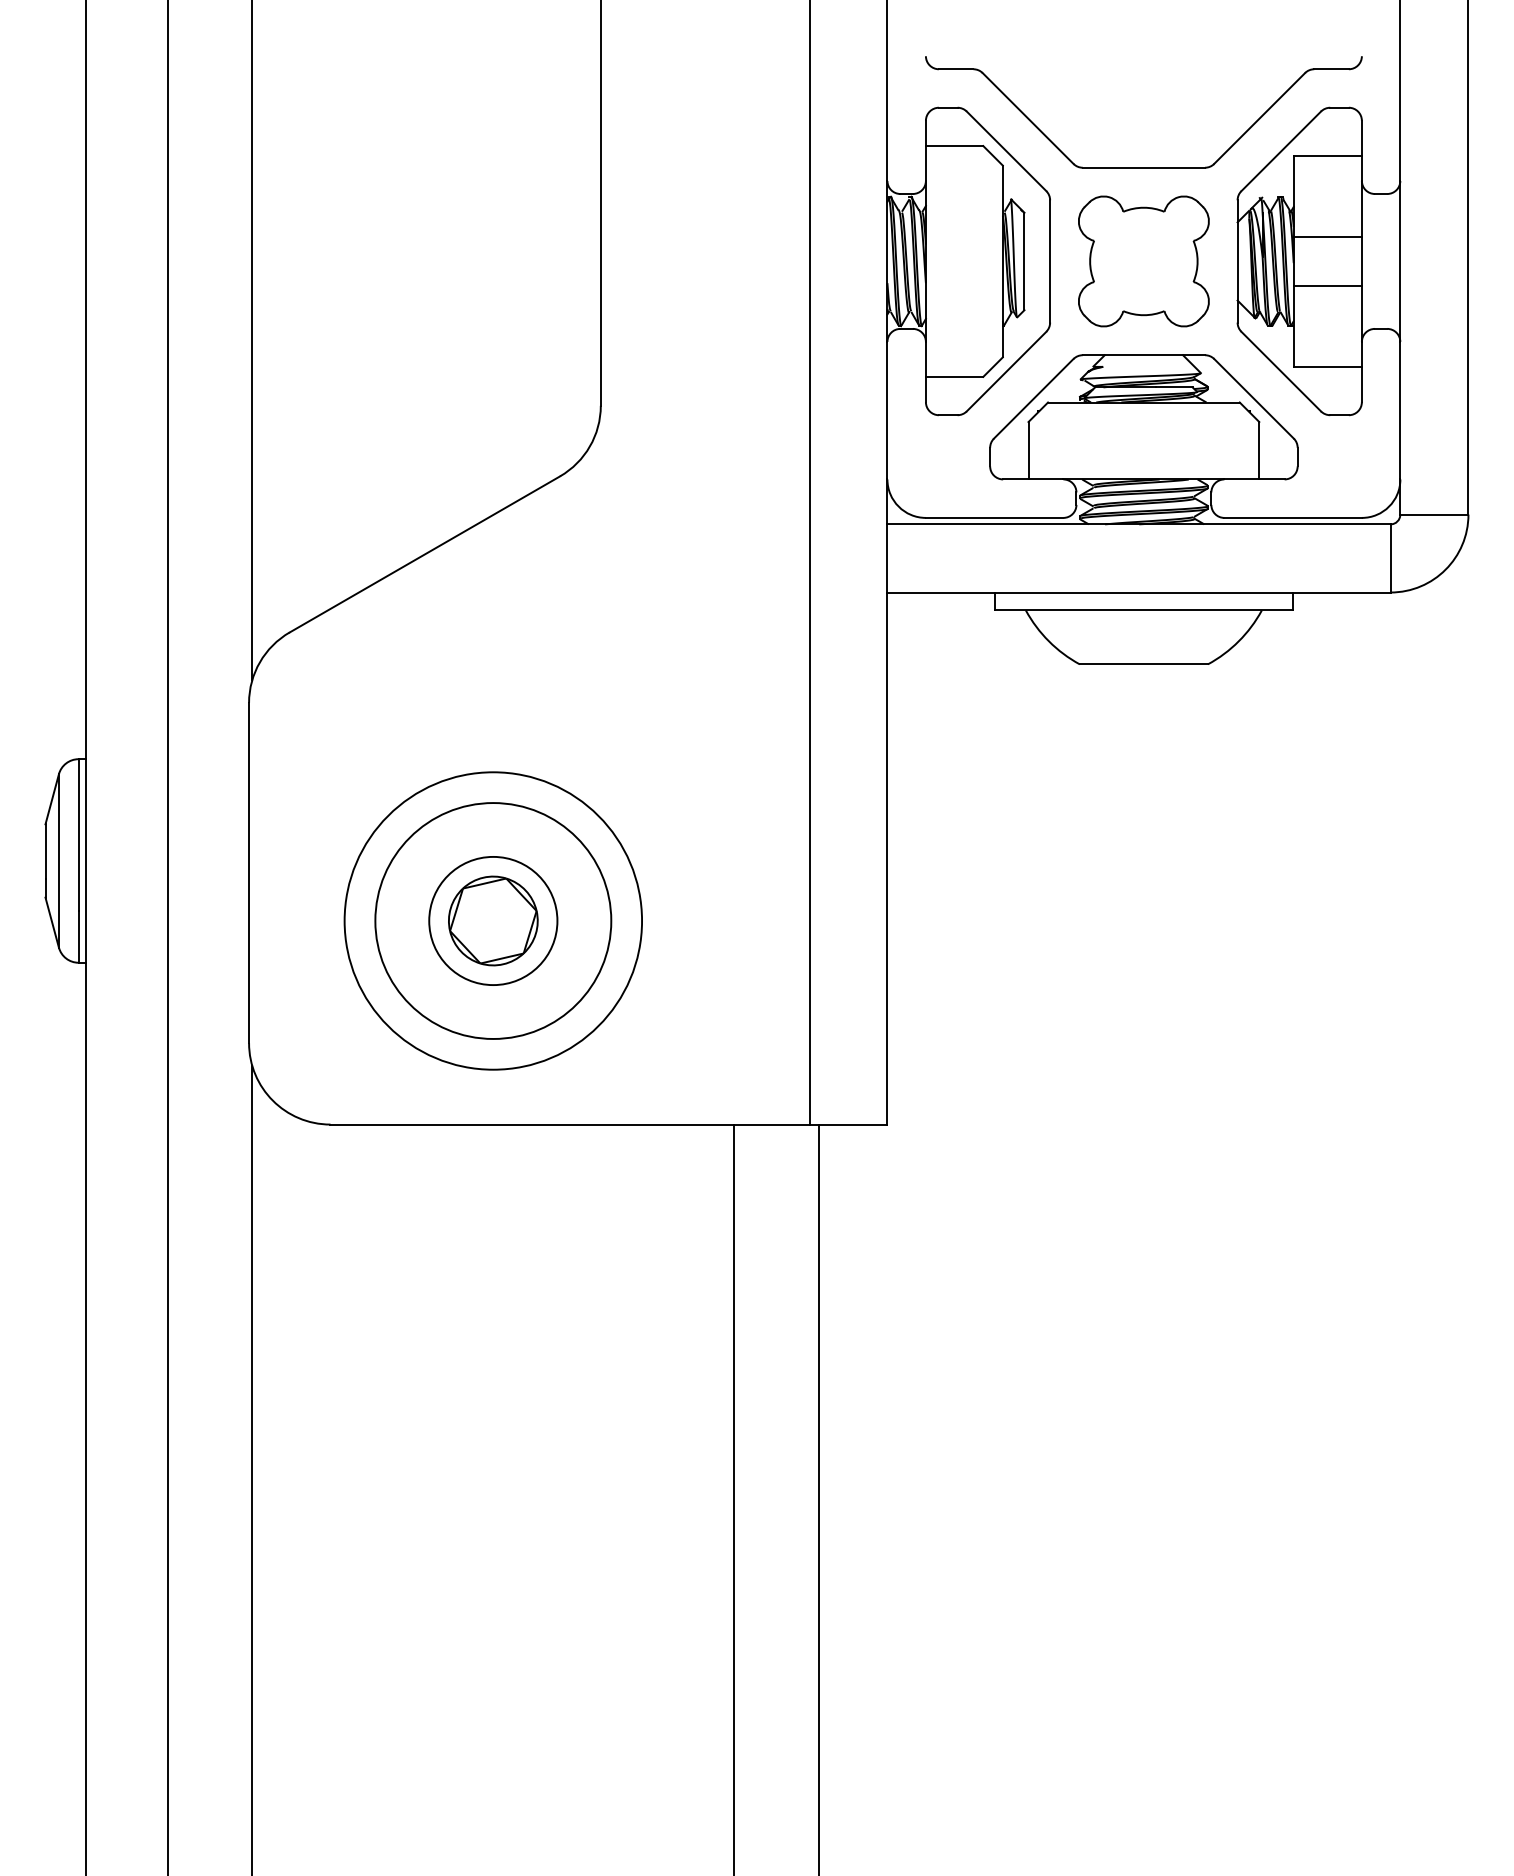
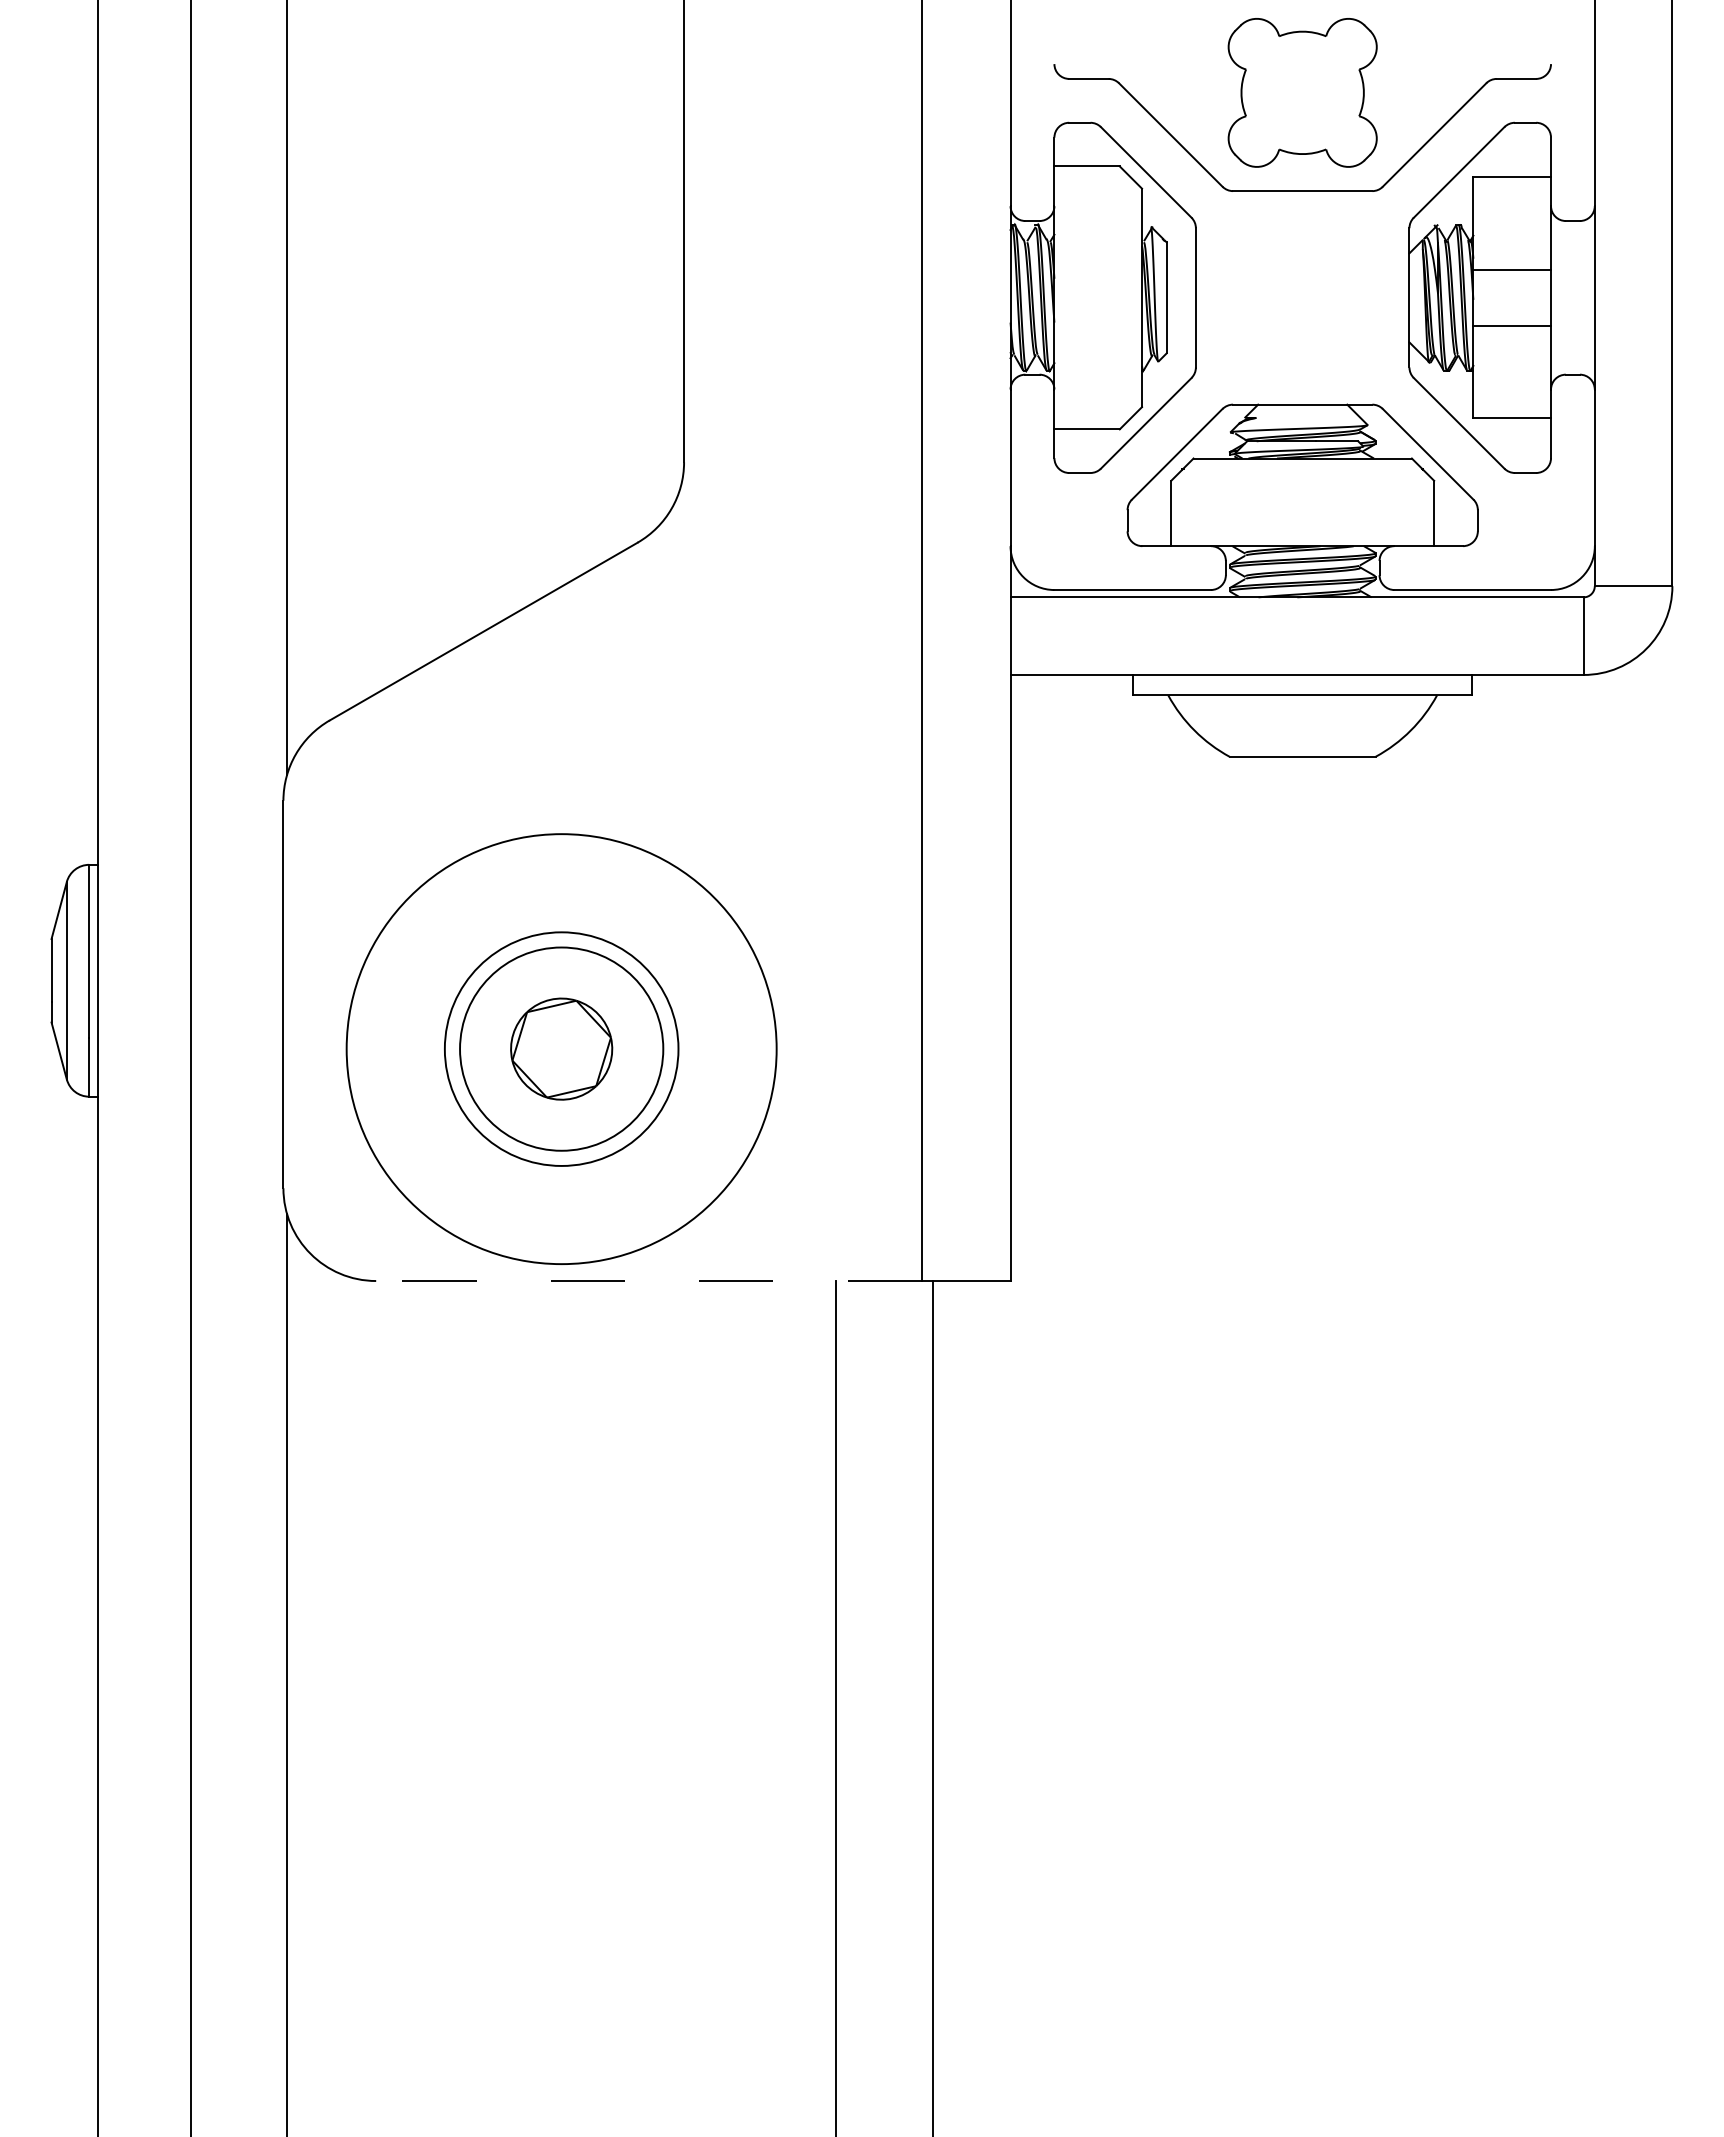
part: (1143, 261) -> (1302, 92), moved
circle: (493, 920) -> (561, 1048), size x0.6
circle: (493, 920) -> (561, 1048), size x1.6
circle: (493, 921) -> (561, 1049), size x1.6
line: (570, 1124) -> (649, 1281), solid -> dashed

